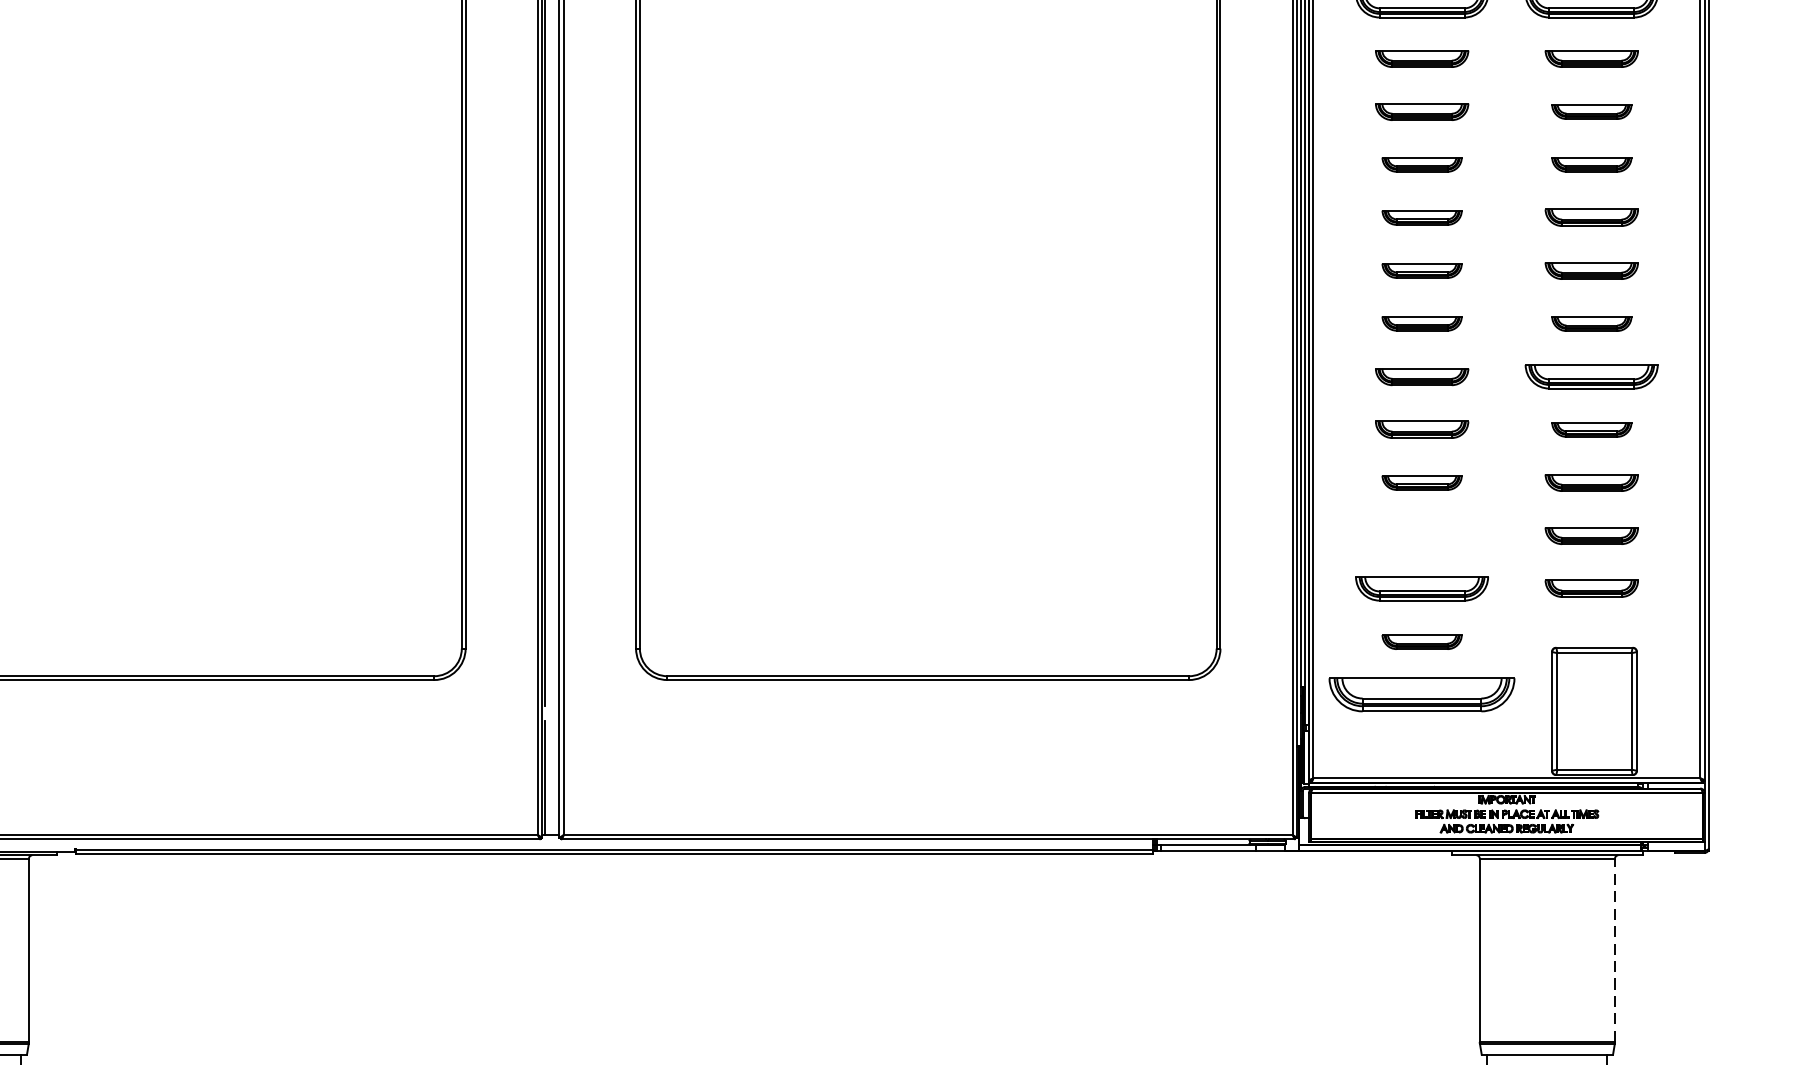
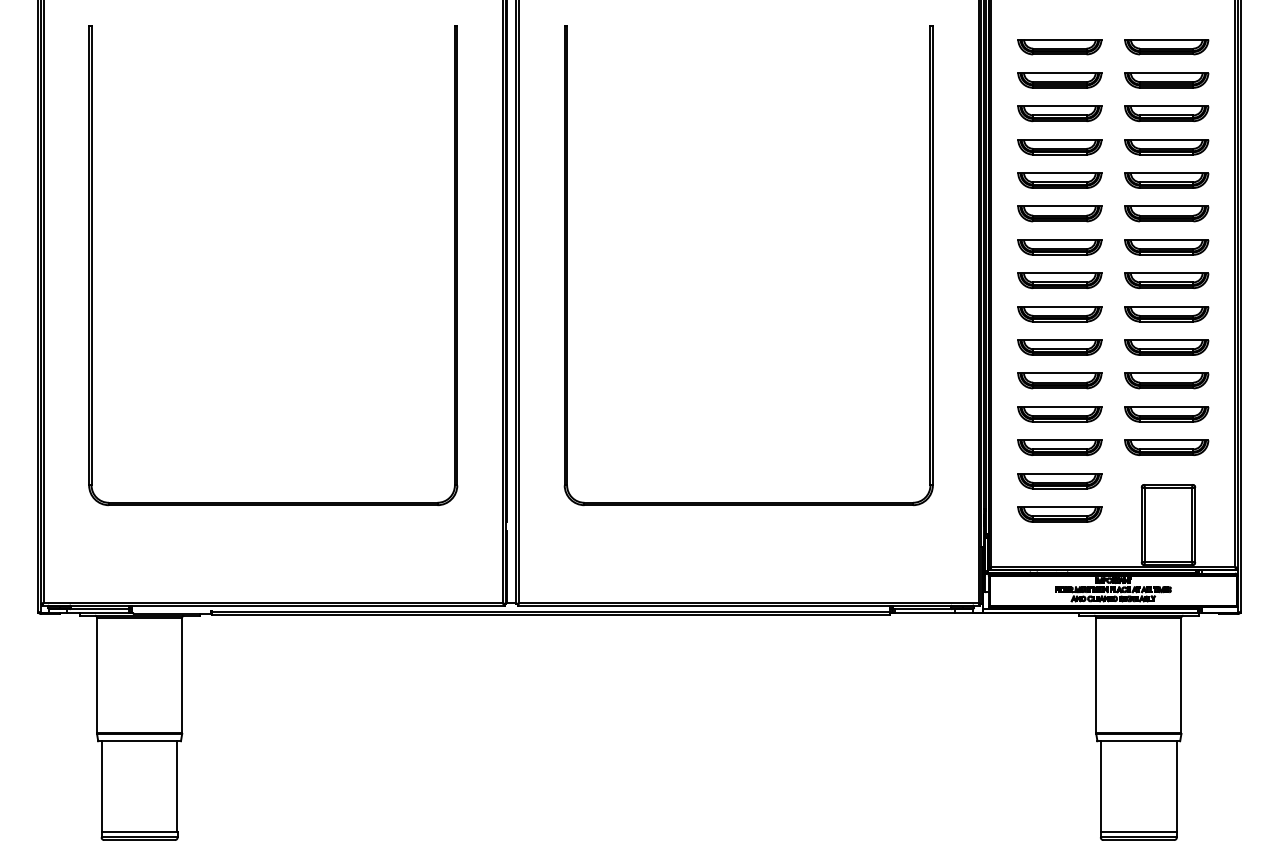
part: (1421, 58) -> (1059, 113), size x1.43
part: (1591, 58) -> (1166, 113), size x1.43
part: (1421, 112) -> (1059, 147), size x1.43
part: (1591, 112) -> (1166, 147), size x1.67
part: (1421, 164) -> (1059, 180), size x1.67
part: (1591, 164) -> (1166, 180), size x1.67
part: (1421, 217) -> (1059, 213), size x1.67
part: (1591, 217) -> (1166, 213), size x1.43
part: (1421, 270) -> (1059, 247), size x1.67
part: (1591, 270) -> (1166, 247), size x1.43
part: (1421, 323) -> (1059, 280), size x1.67
part: (1591, 323) -> (1166, 280), size x1.67
part: (1421, 377) -> (1059, 314), size x1.43
part: (1421, 429) -> (1059, 347), size x1.43
part: (1591, 429) -> (1166, 347), size x1.67
part: (1421, 482) -> (1059, 380), size x1.67
part: (1591, 482) -> (1166, 380), size x1.43
part: (1421, 536) -> (1059, 414), added
part: (1591, 536) -> (1166, 414), size x1.43
part: (1591, 588) -> (1166, 447), size x1.43
part: (1421, 642) -> (1059, 481), size x1.67
part: (1421, 694) -> (1059, 514), size x0.71
line: (1615, 950) -> (1181, 675), dashed -> solid

